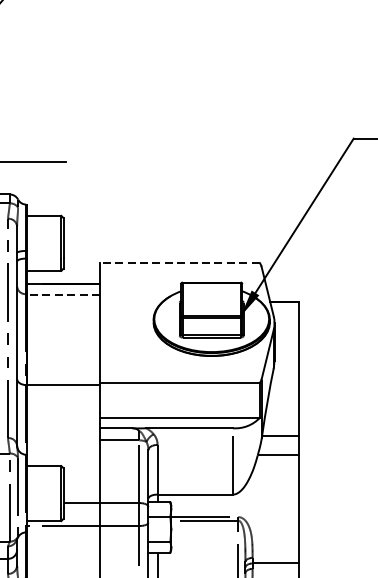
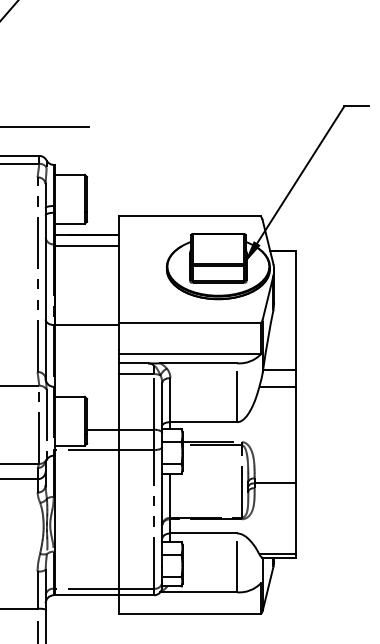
line: (180, 262) -> (190, 216), dashed -> solid
line: (63, 295) -> (86, 245), dashed -> solid

